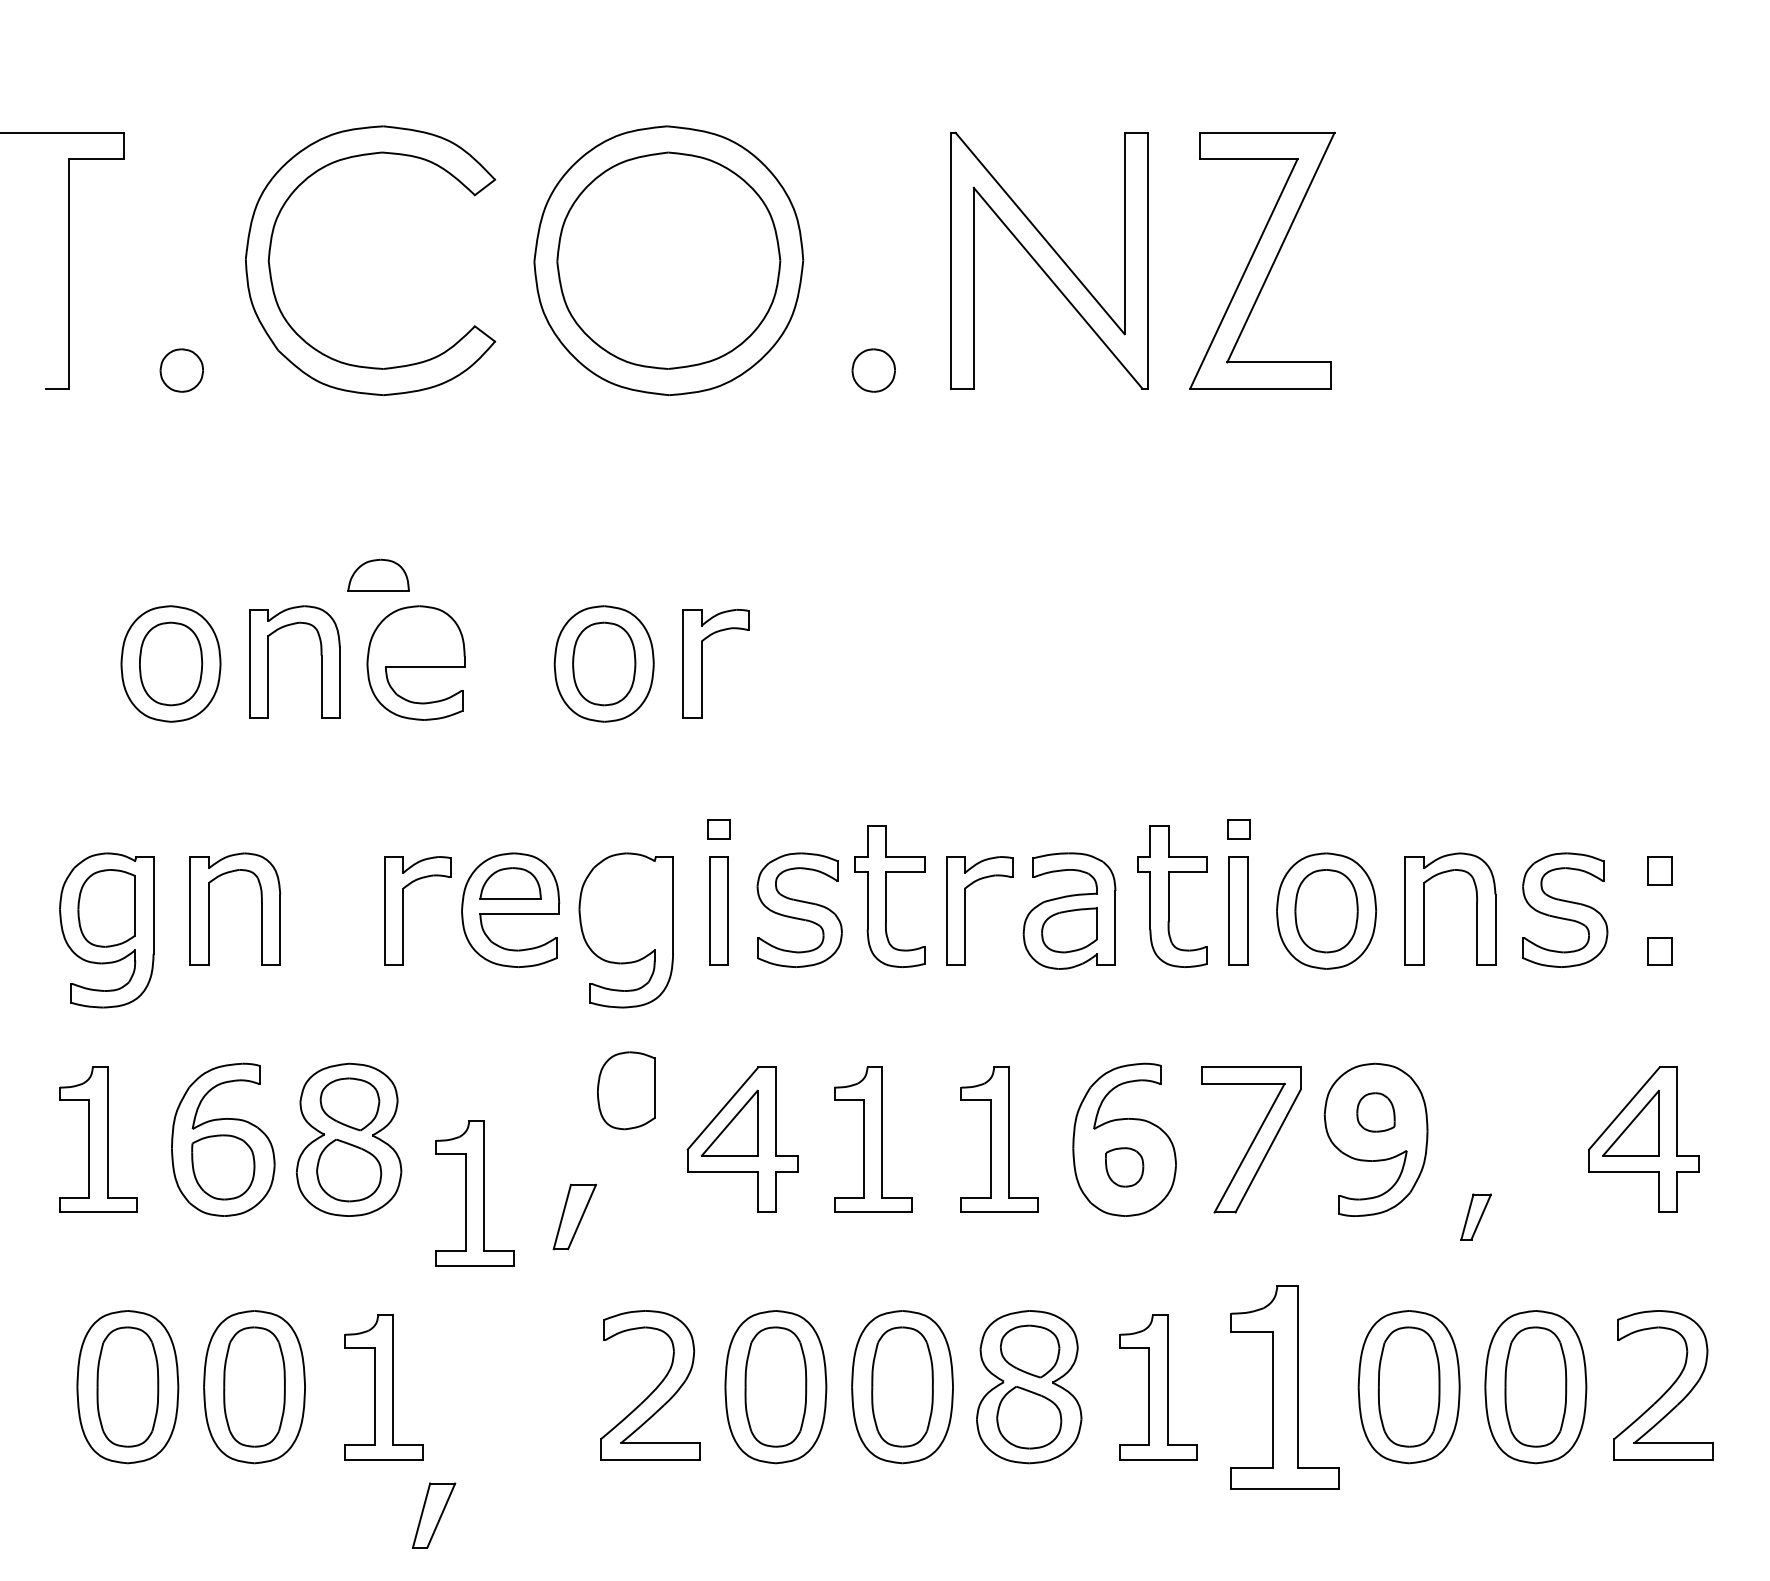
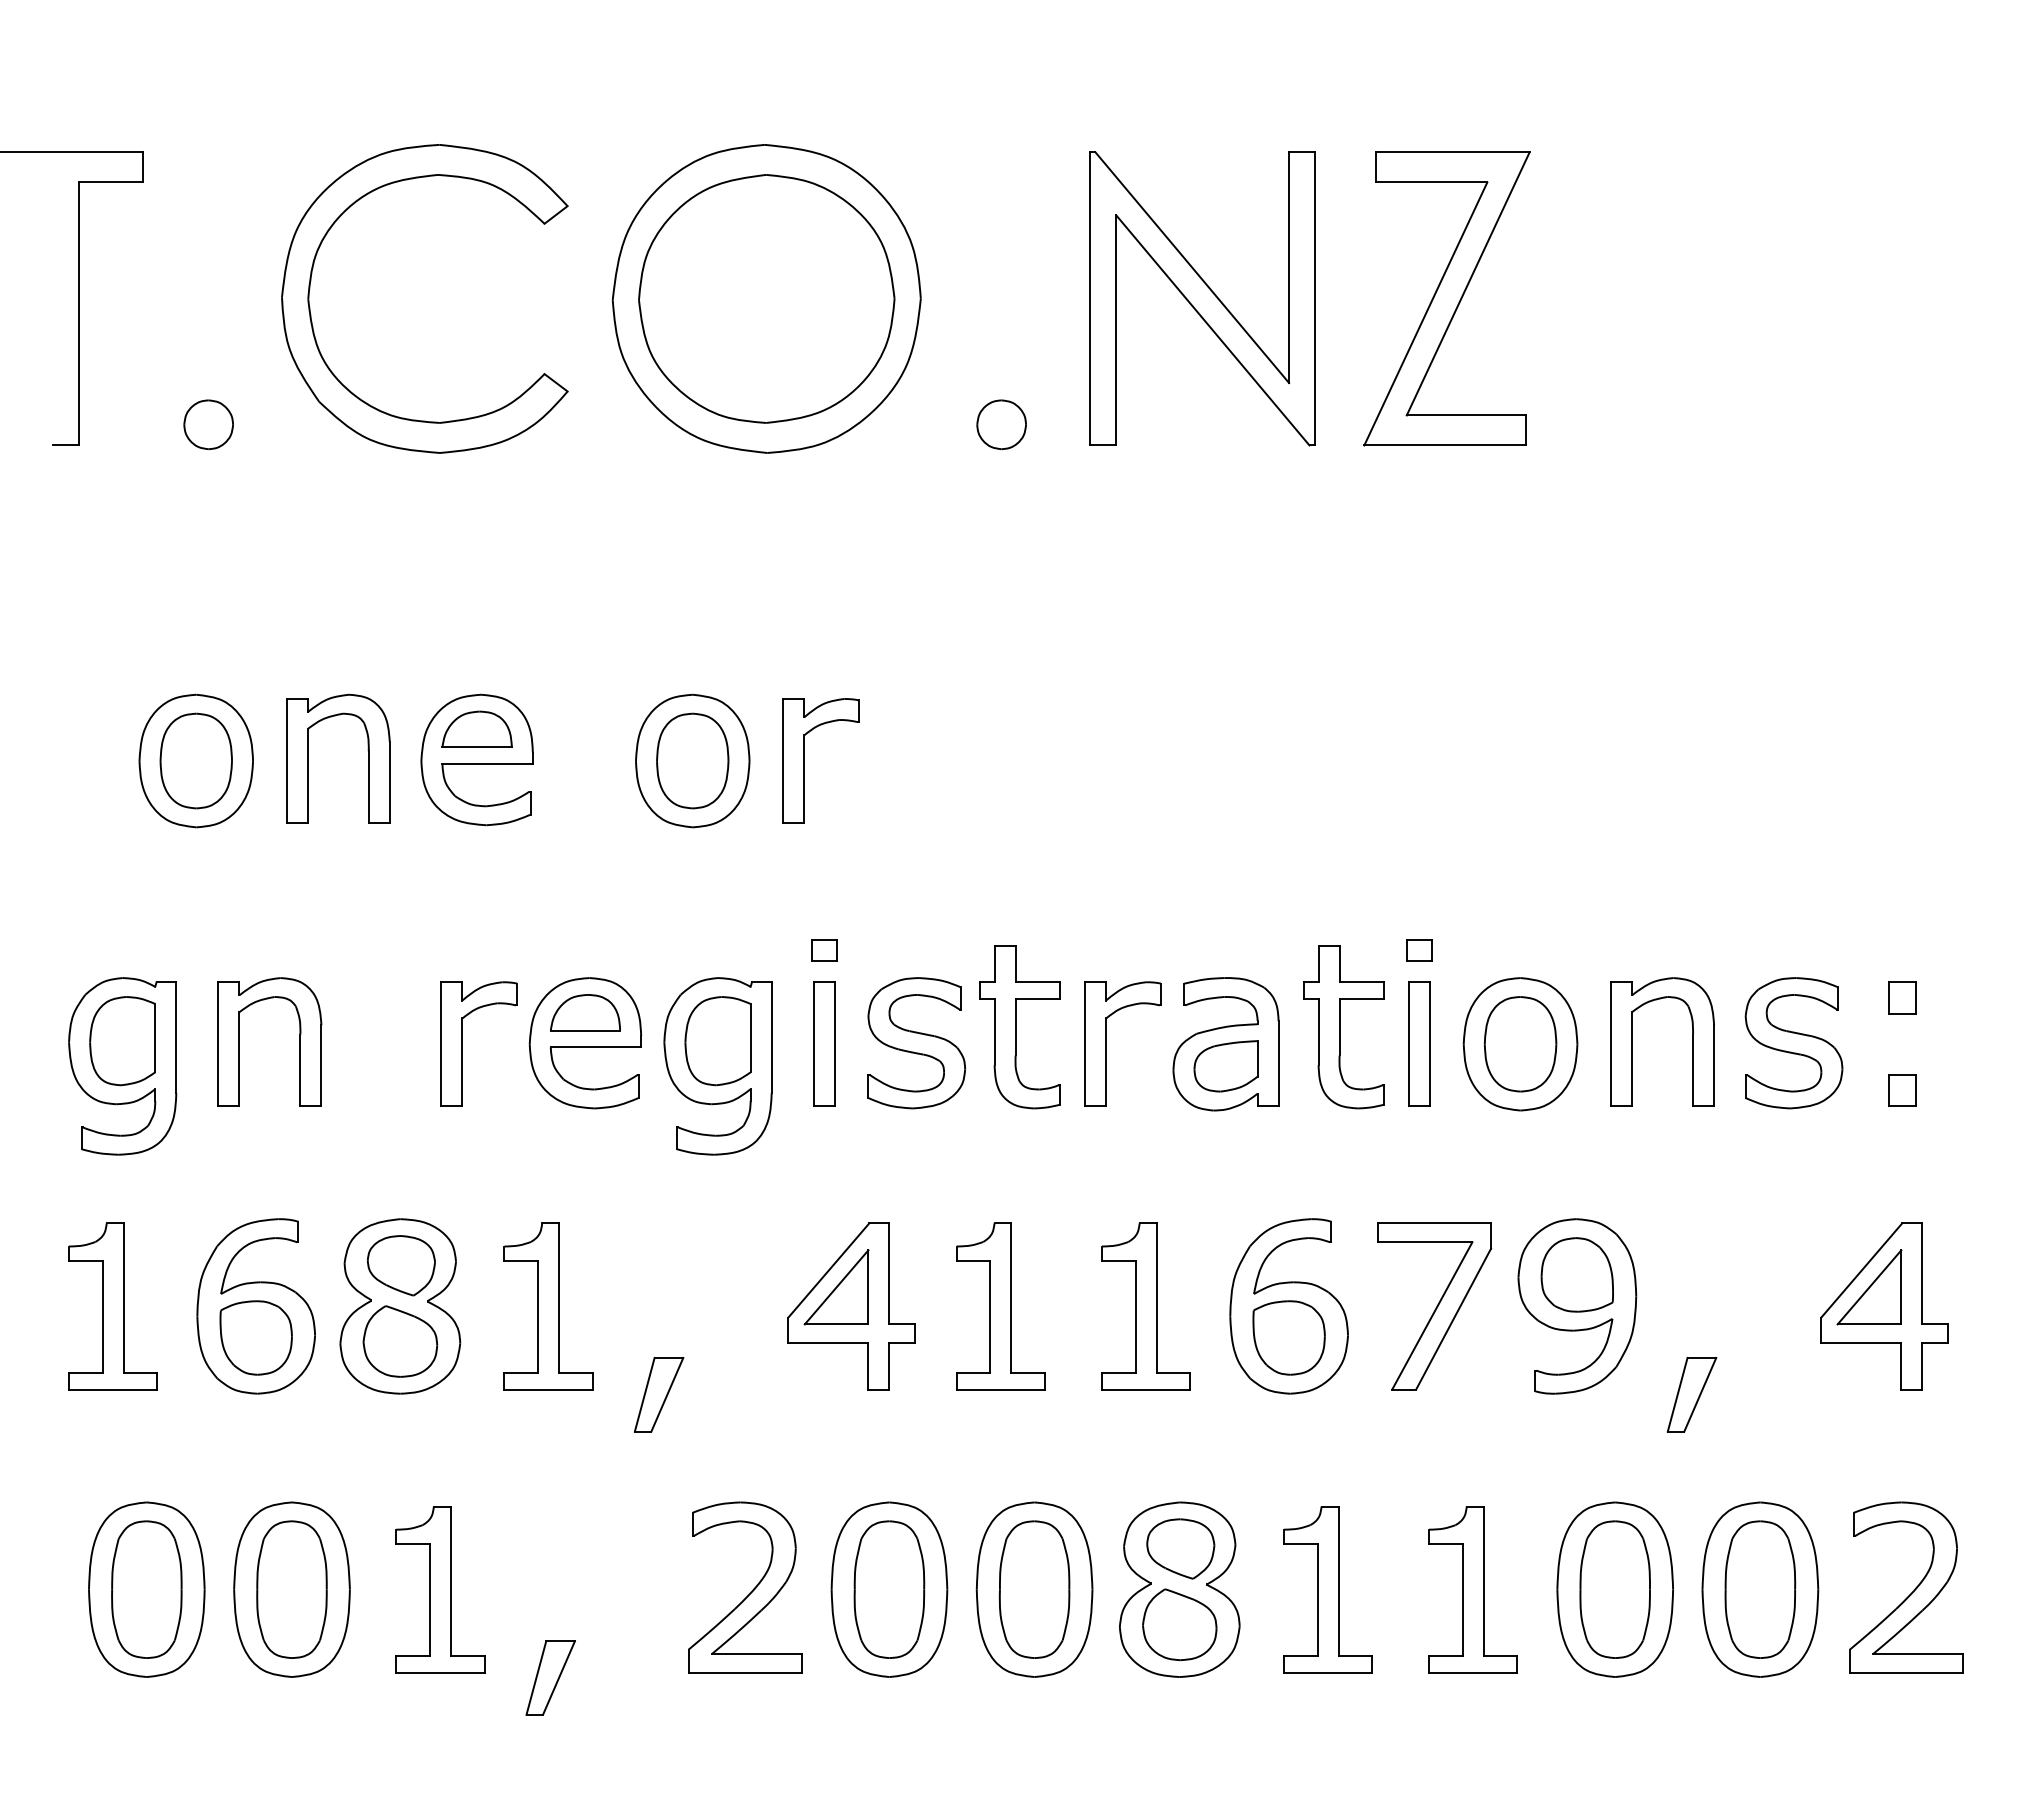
part: (378, 574) -> (476, 728), moved
part: (625, 1091) -> (717, 1041), moved
part: (1375, 1112) -> (1576, 1274), size x1.67
part: (1124, 1167) -> (1288, 1337), size x1.67
part: (474, 1193) -> (548, 1306), moved
part: (1475, 1216) -> (1691, 1394), size x1.43
part: (1284, 1386) -> (1472, 1589), size x0.71
part: (433, 1515) -> (550, 1677), moved

